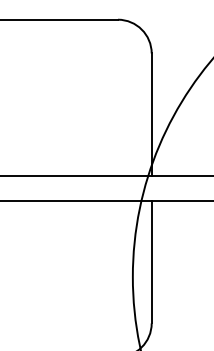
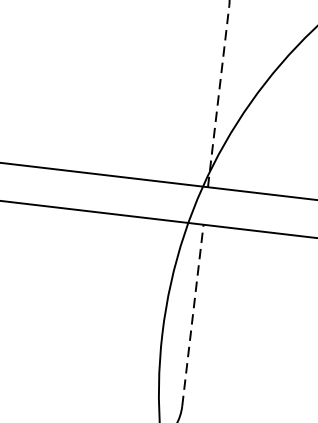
line: (151, 114) -> (218, 96), solid -> dashed
line: (151, 261) -> (192, 314), solid -> dashed

